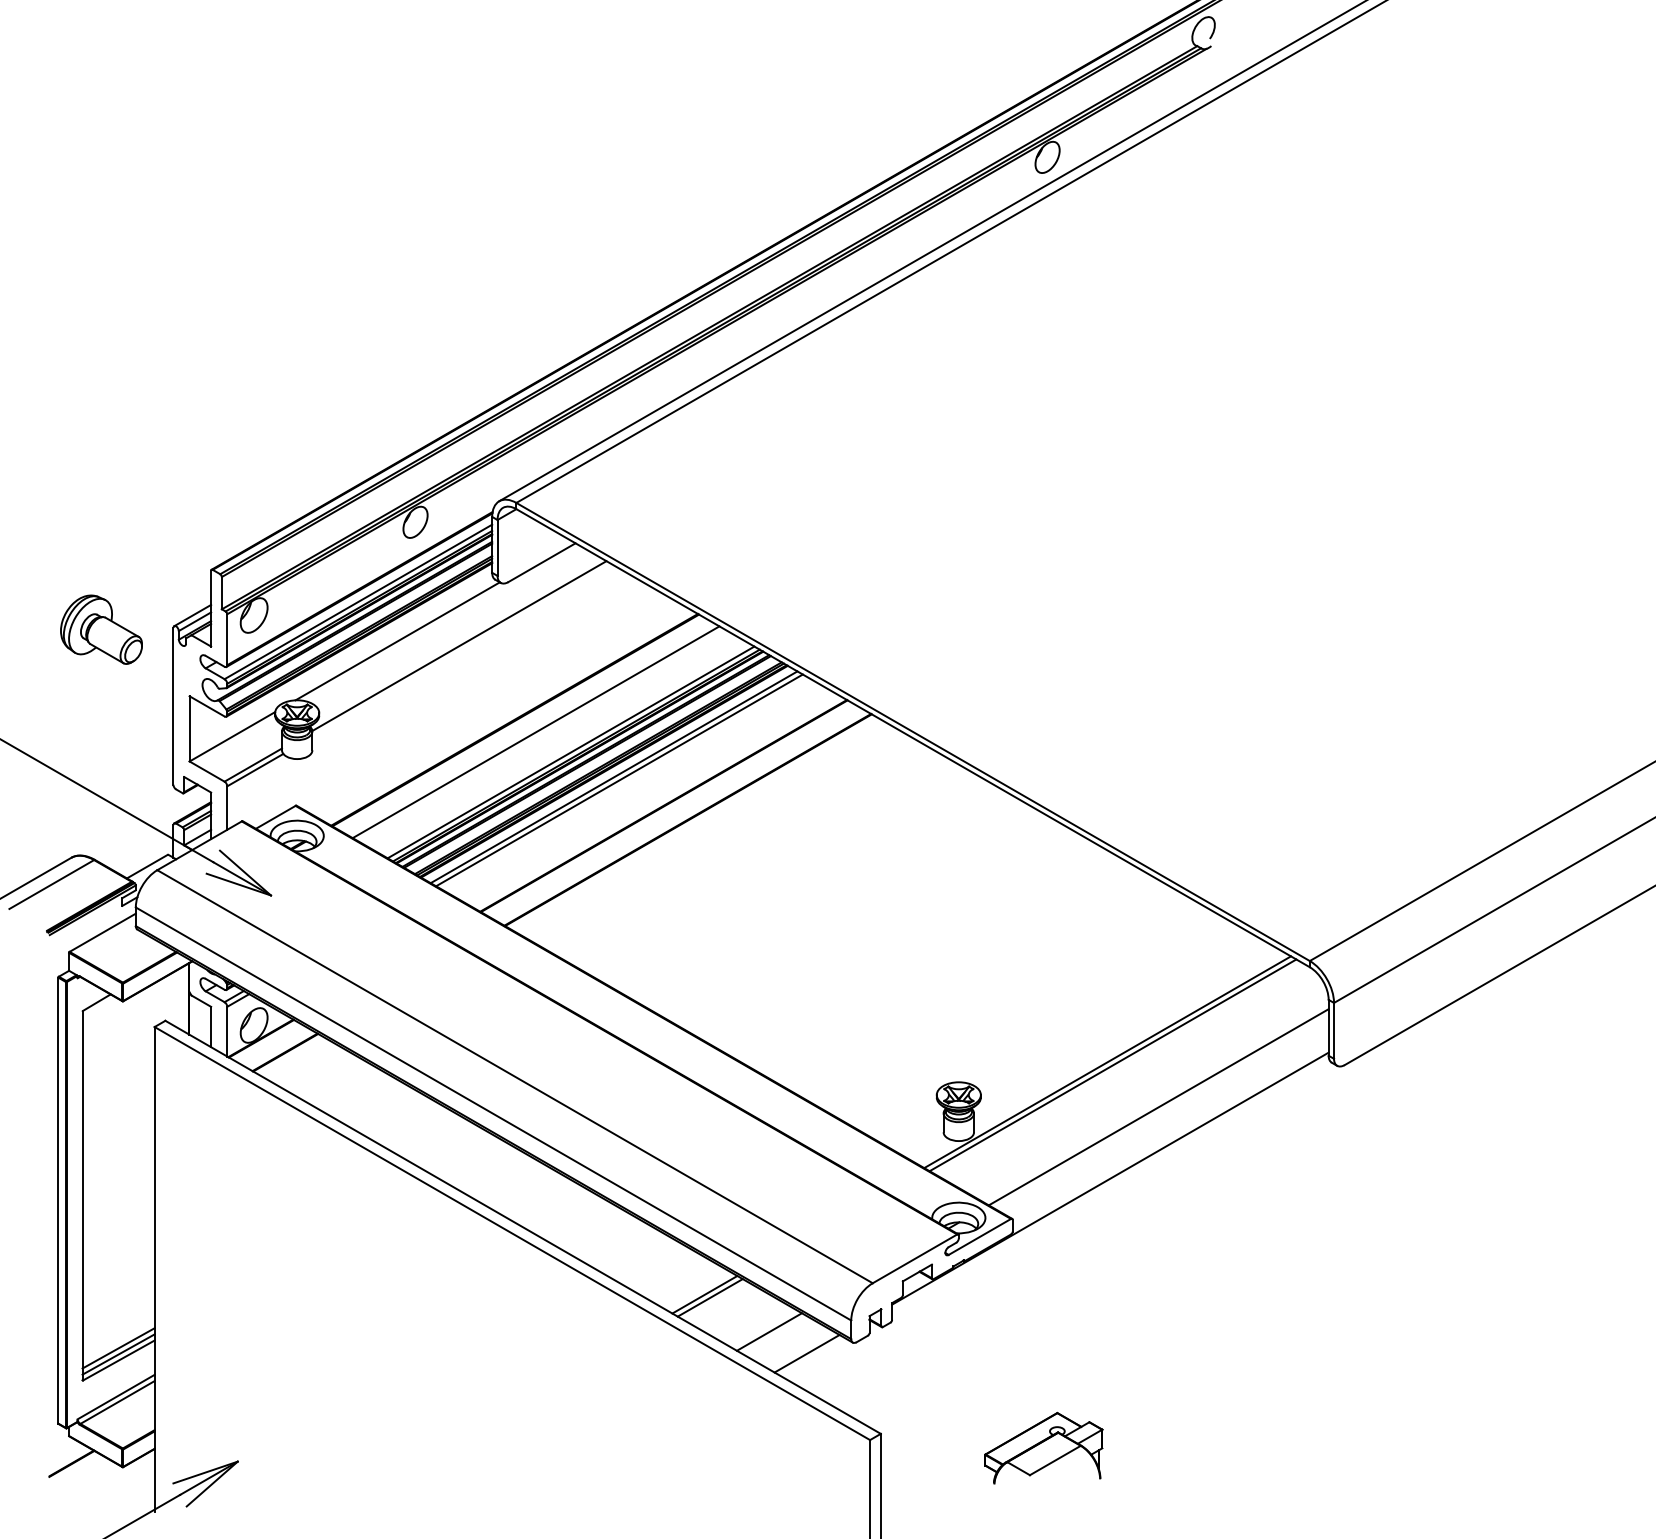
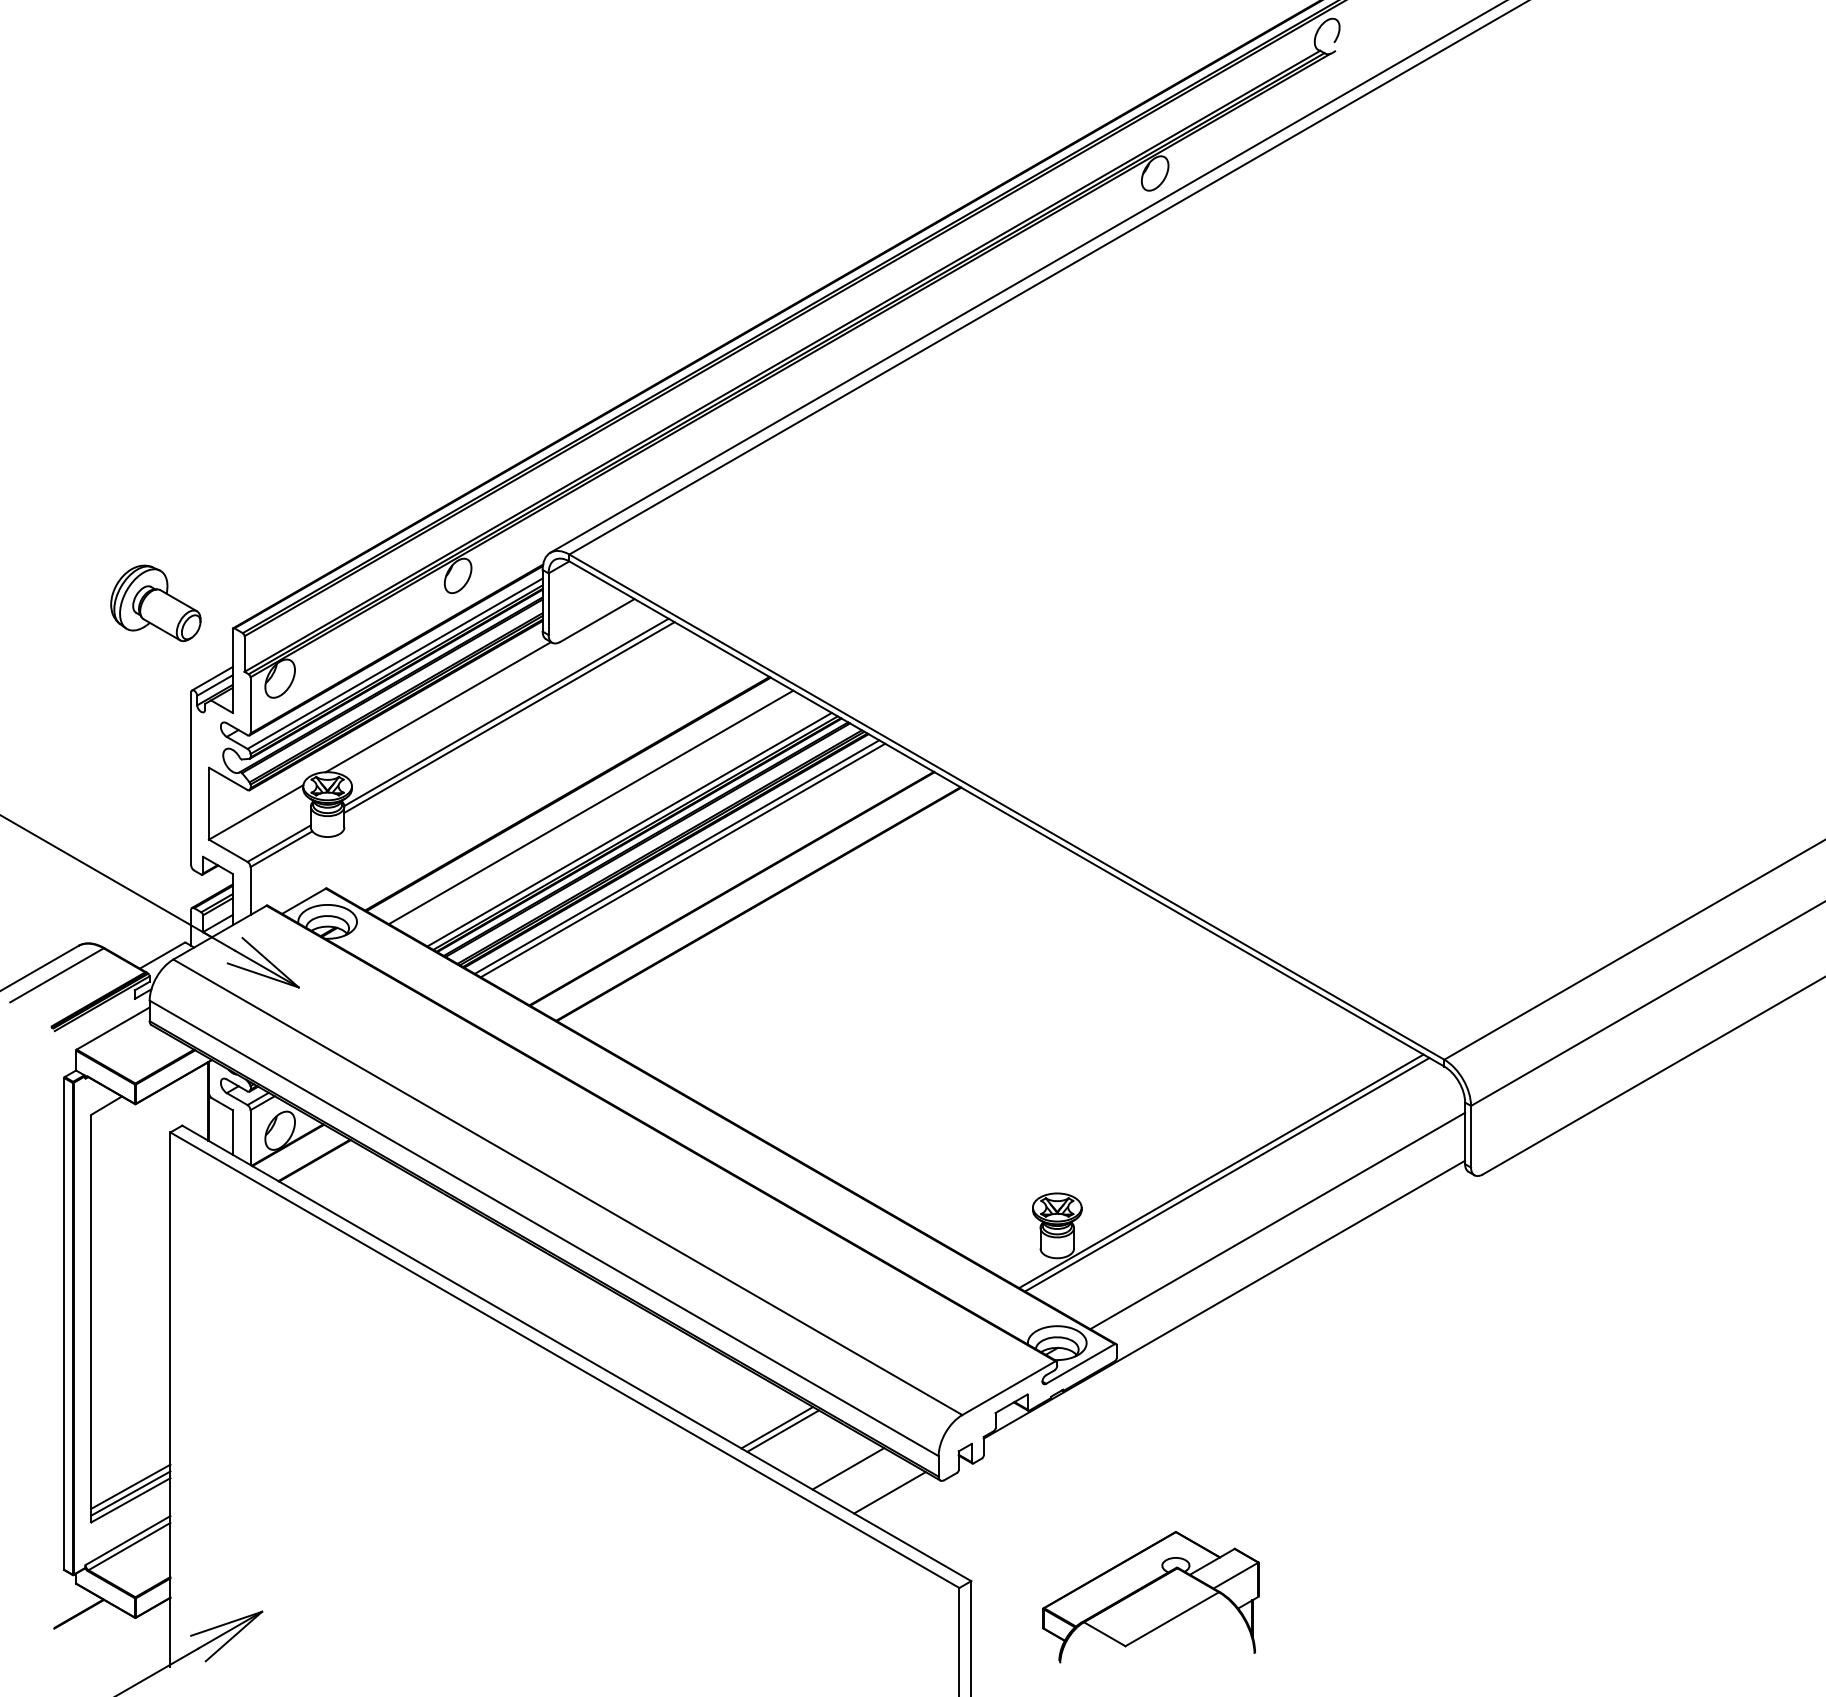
part: (101, 628) -> (155, 602), moved
line: (462, 650) -> (509, 717), added
part: (1043, 1448) -> (1150, 1597), size x1.67

